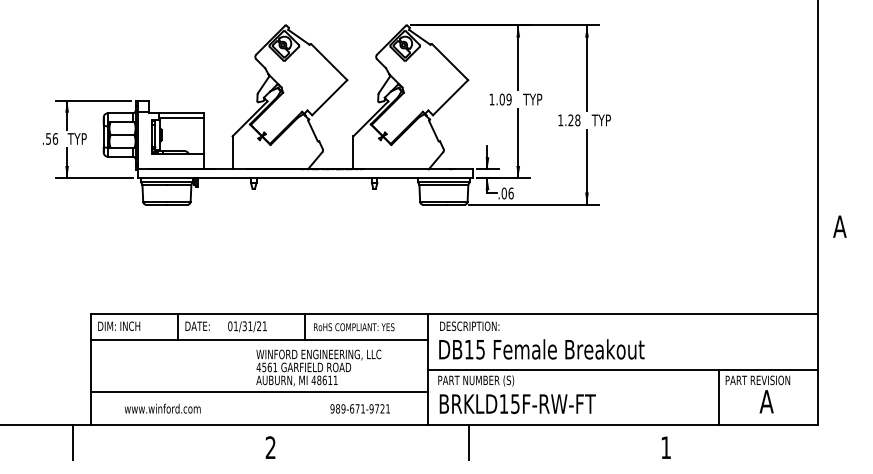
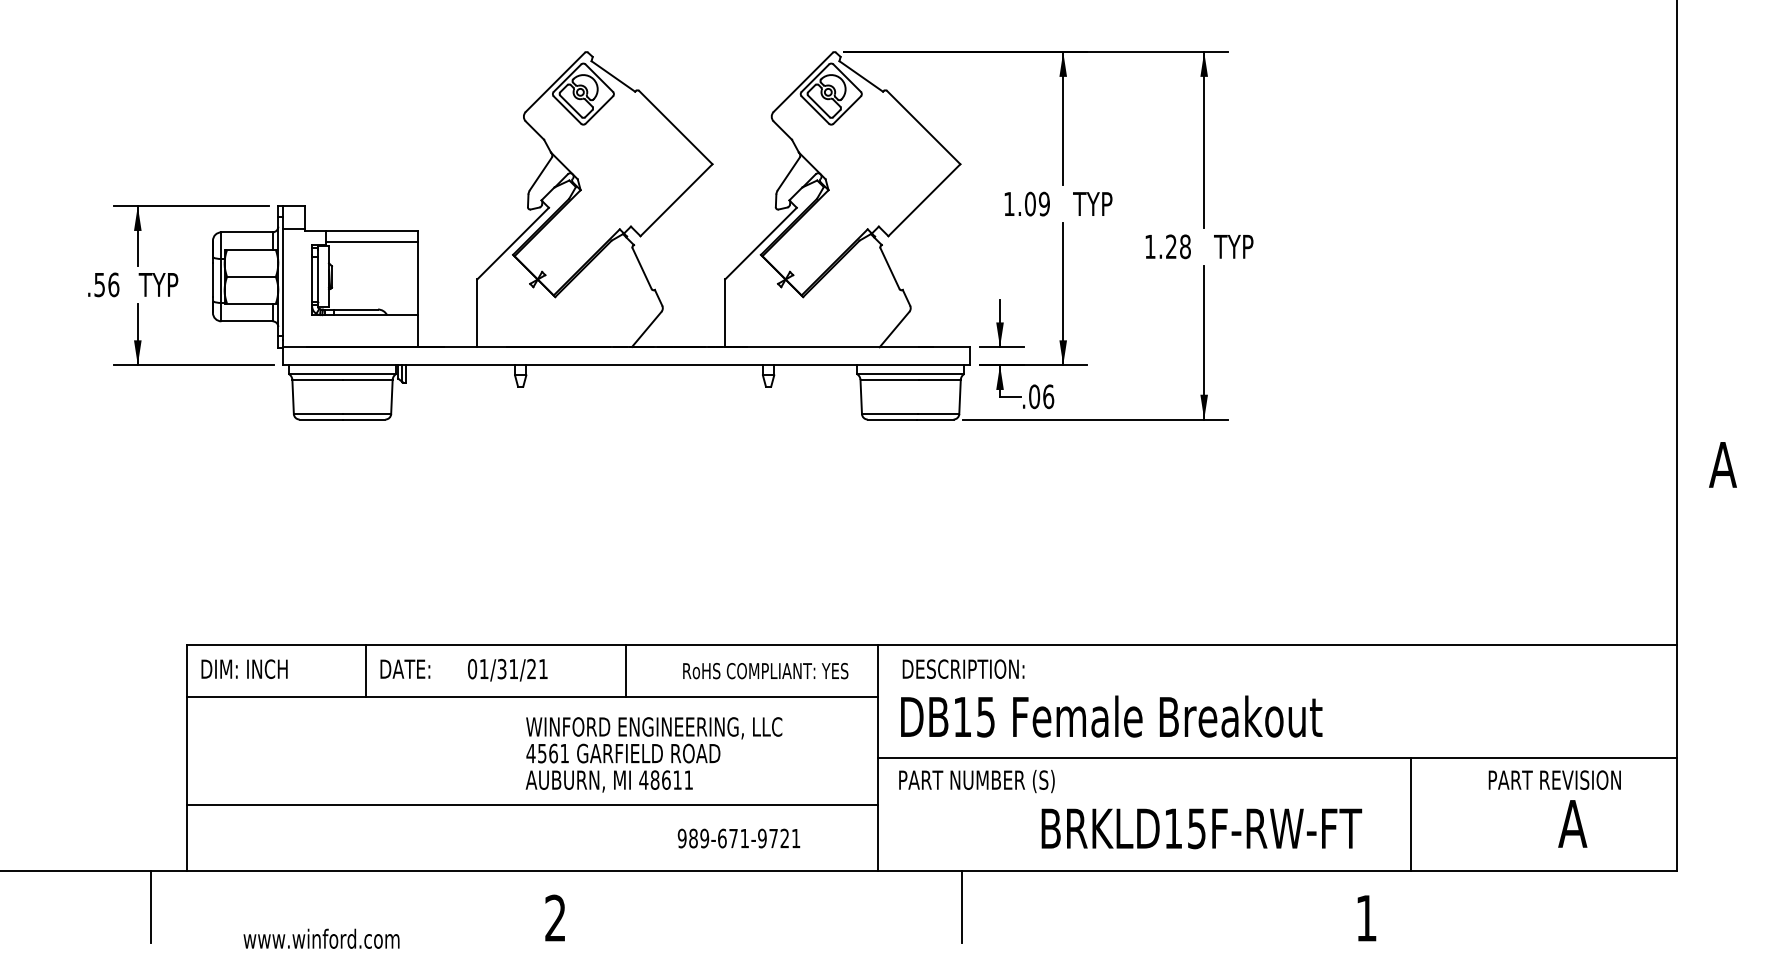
text: (354, 327) -> (766, 671), moved
line: (718, 396) -> (1410, 813), moved
text: (517, 403) -> (1201, 827), moved
text: (162, 408) -> (321, 938), moved

